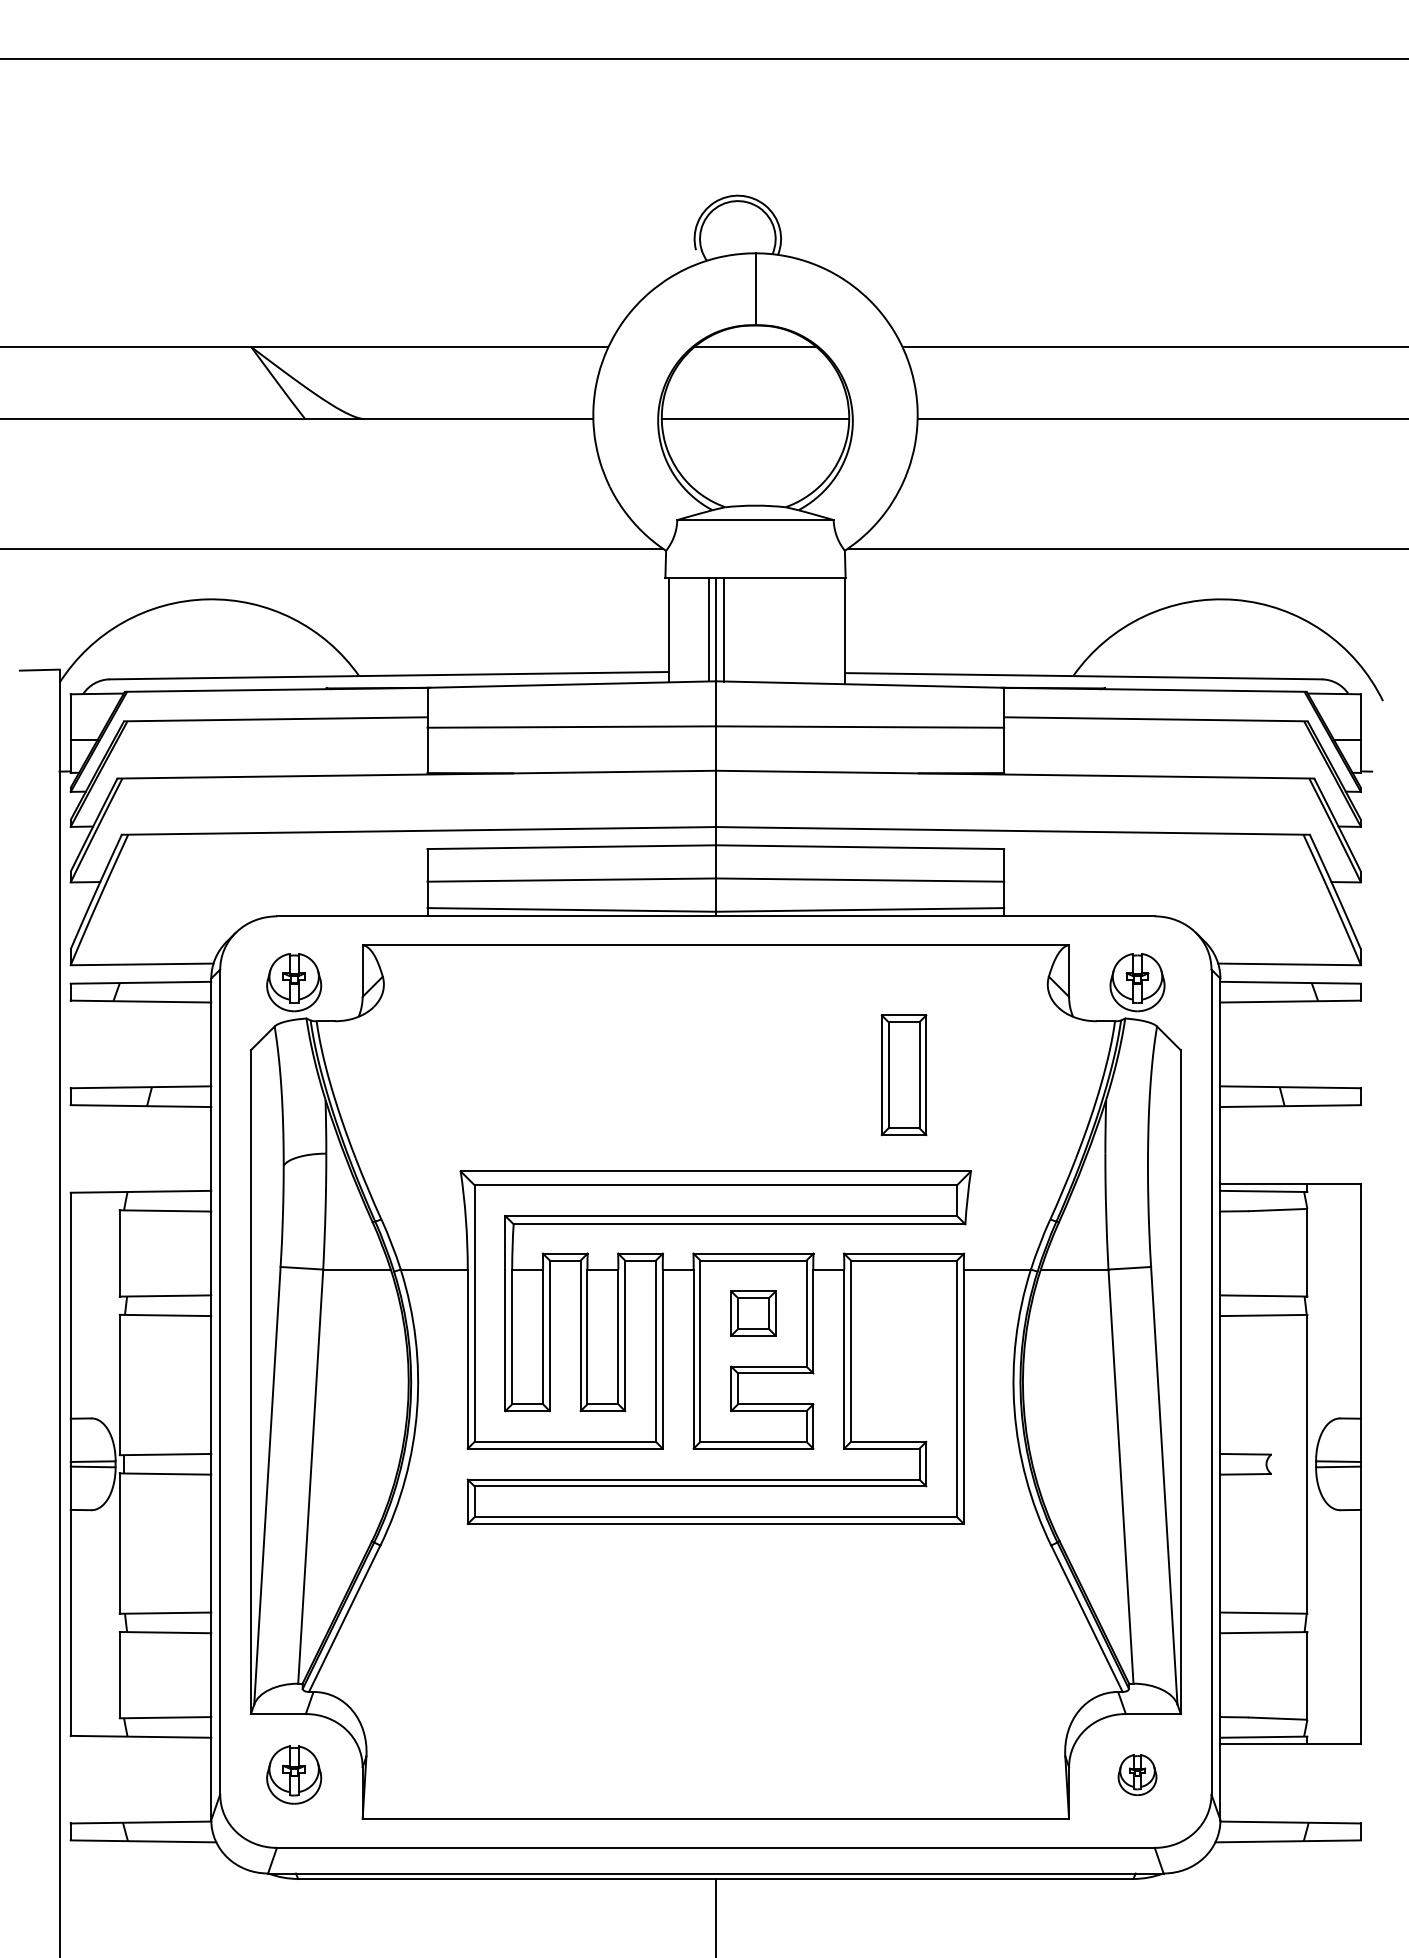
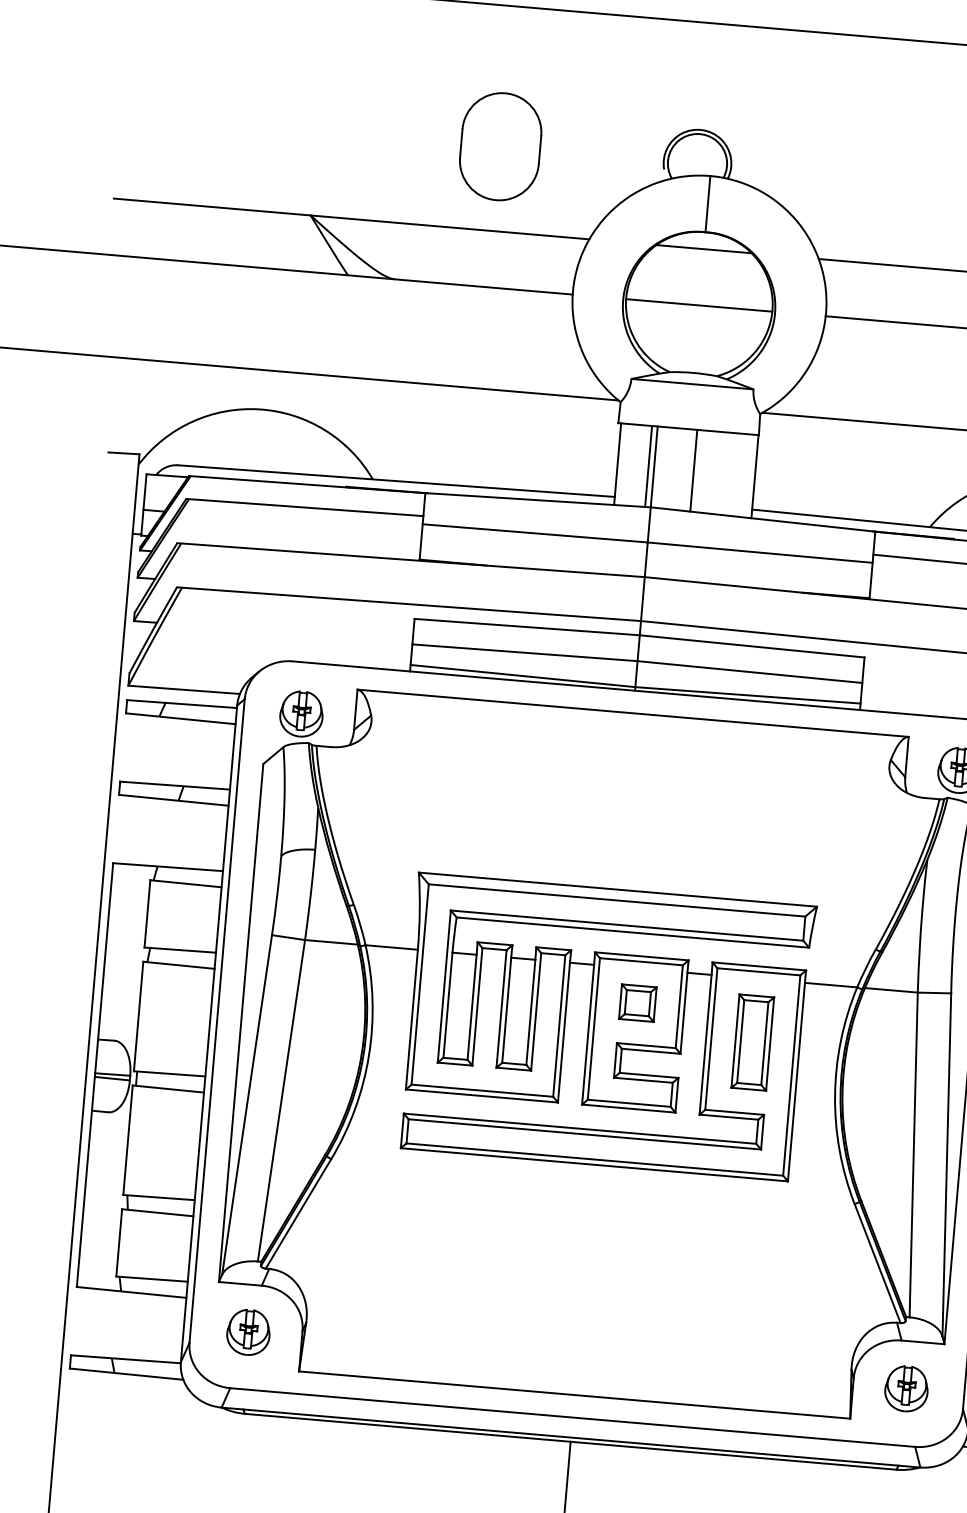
part: (485, 238) -> (500, 146), added
line: (723, 629) -> (693, 470), moved
part: (903, 1075) -> (752, 1042), moved
part: (1137, 1774) -> (906, 1388), size x1.43

